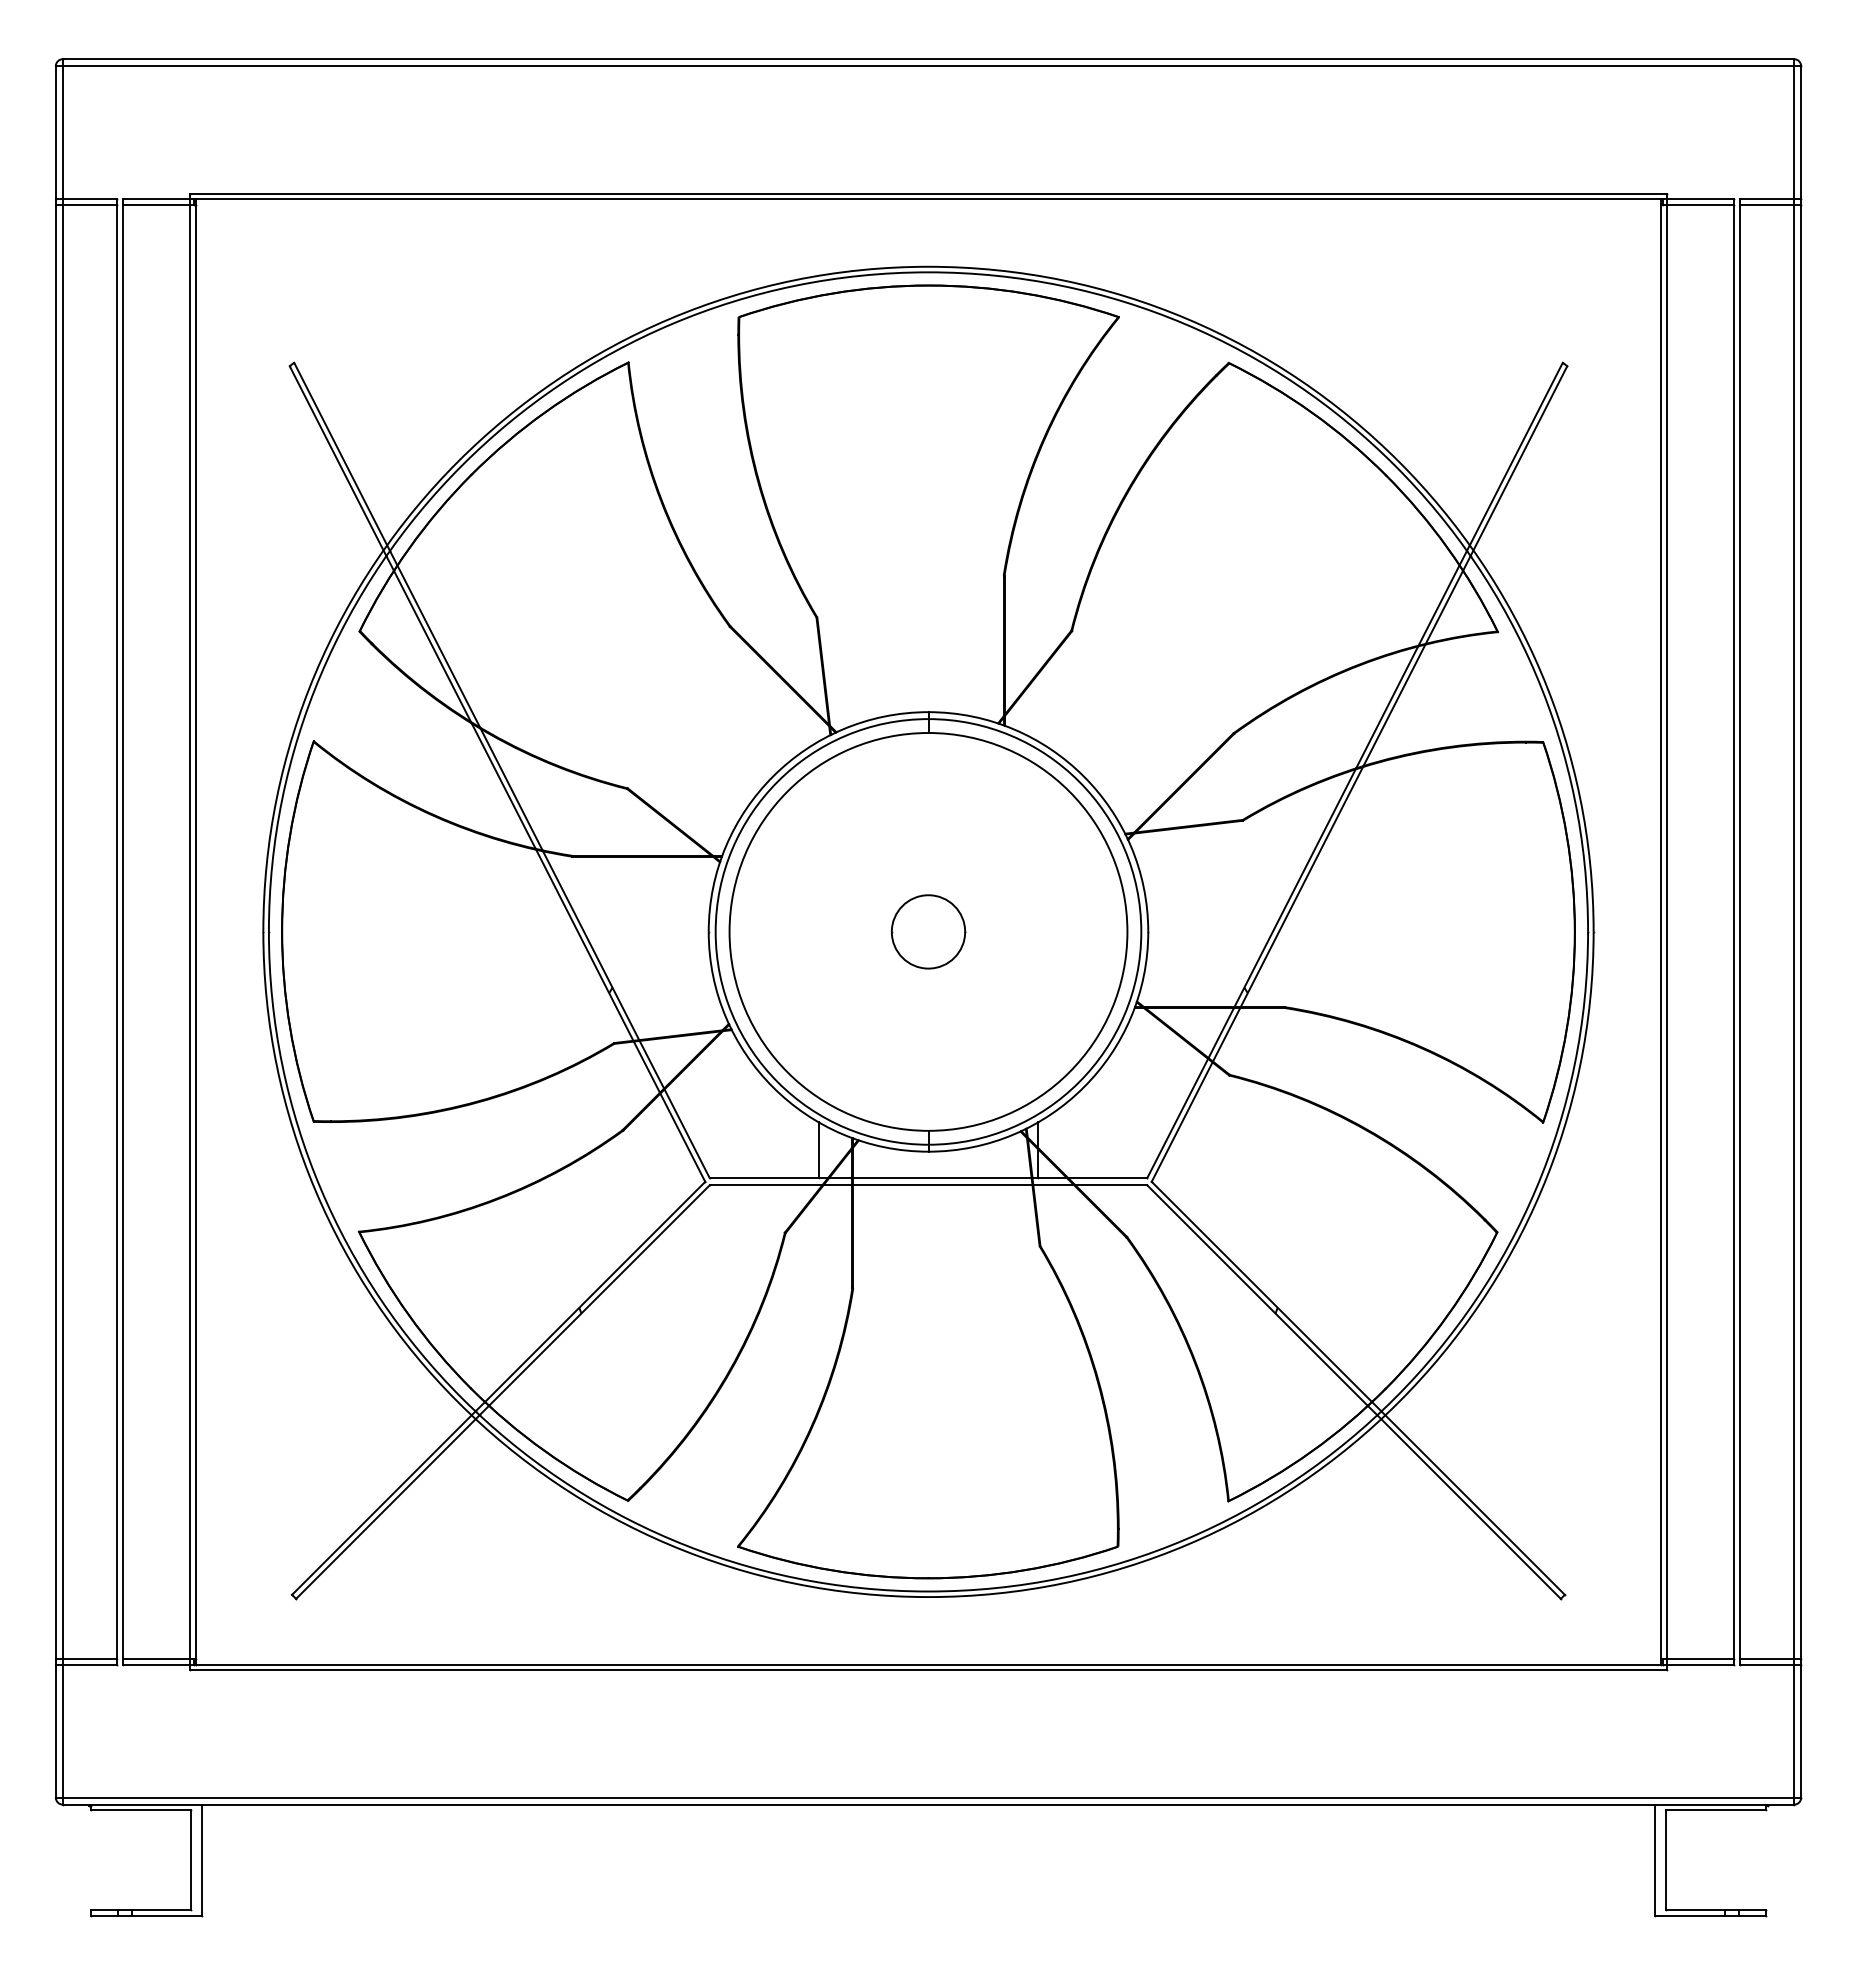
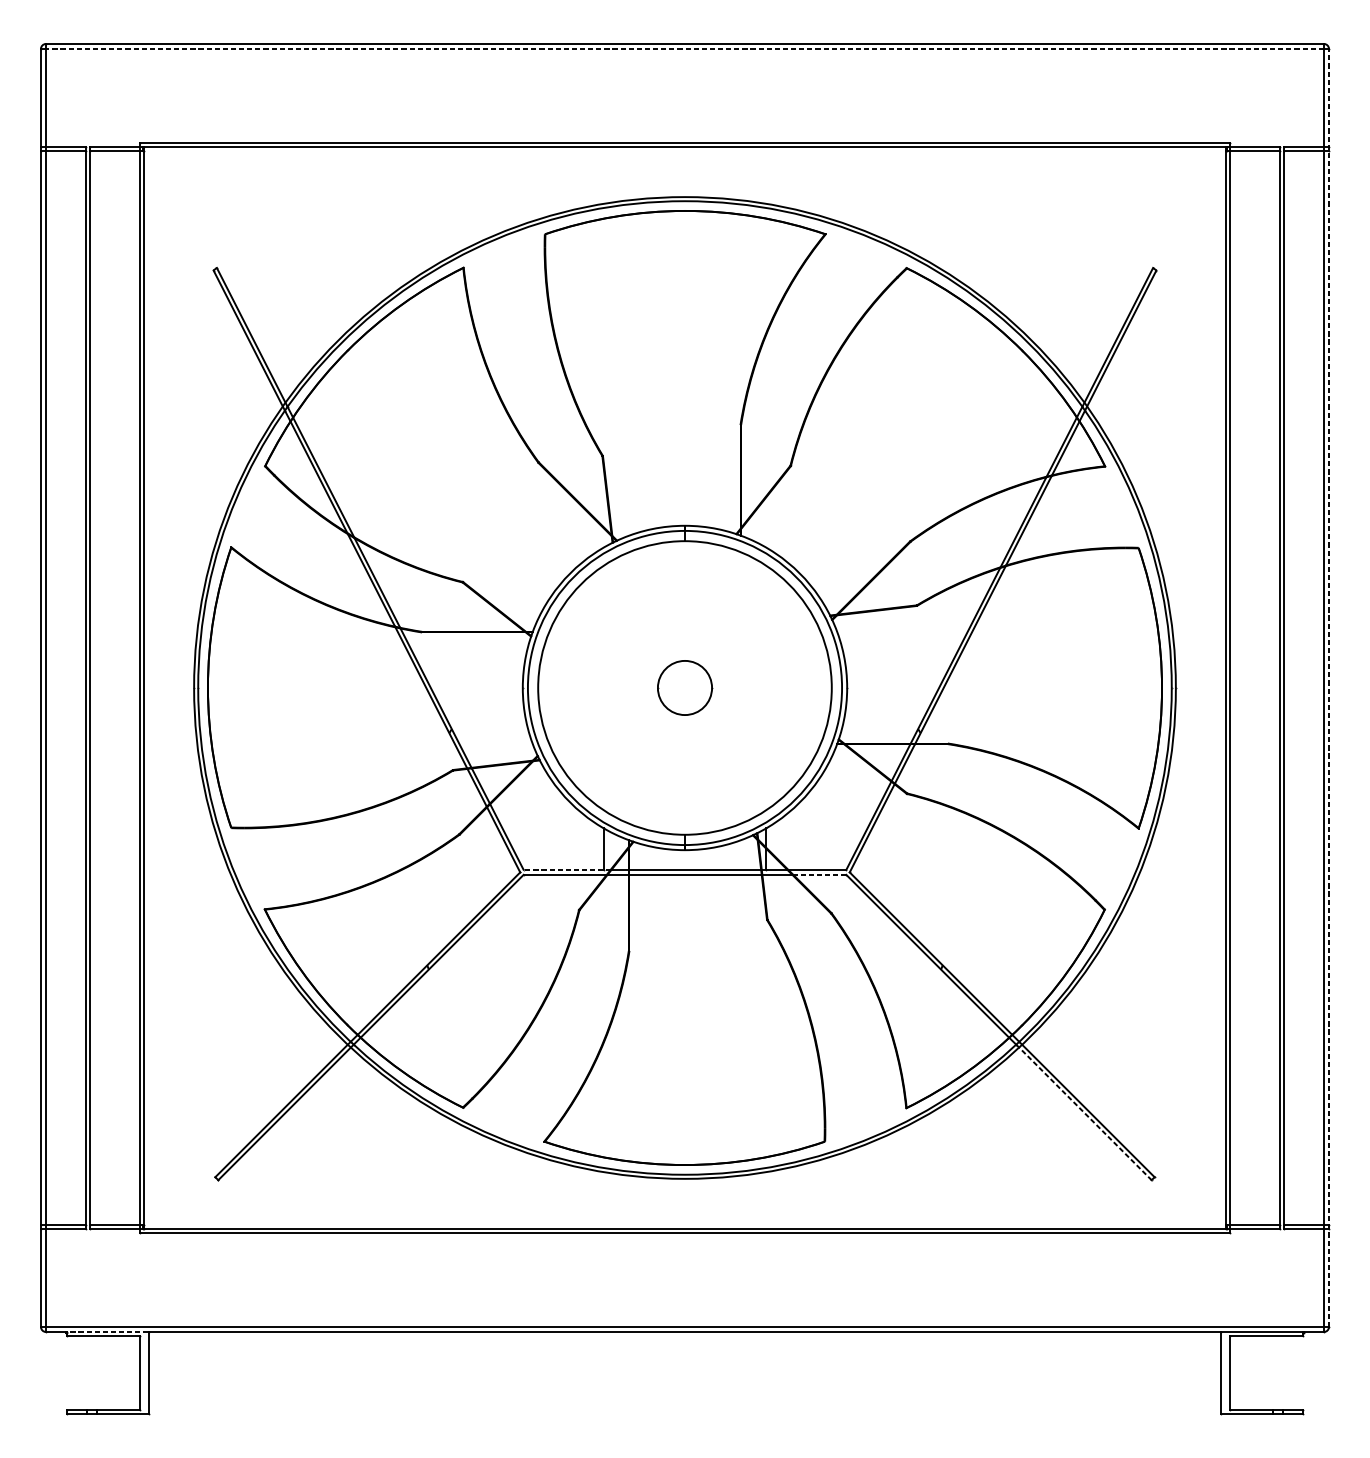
line: (928, 66) -> (685, 49), solid -> dashed
line: (1801, 931) -> (1329, 687), solid -> dashed
line: (769, 1178) -> (567, 869), solid -> dashed
line: (1110, 1185) -> (819, 875), solid -> dashed
line: (1469, 1507) -> (1084, 1112), solid -> dashed
line: (146, 1804) -> (107, 1331), solid -> dashed

